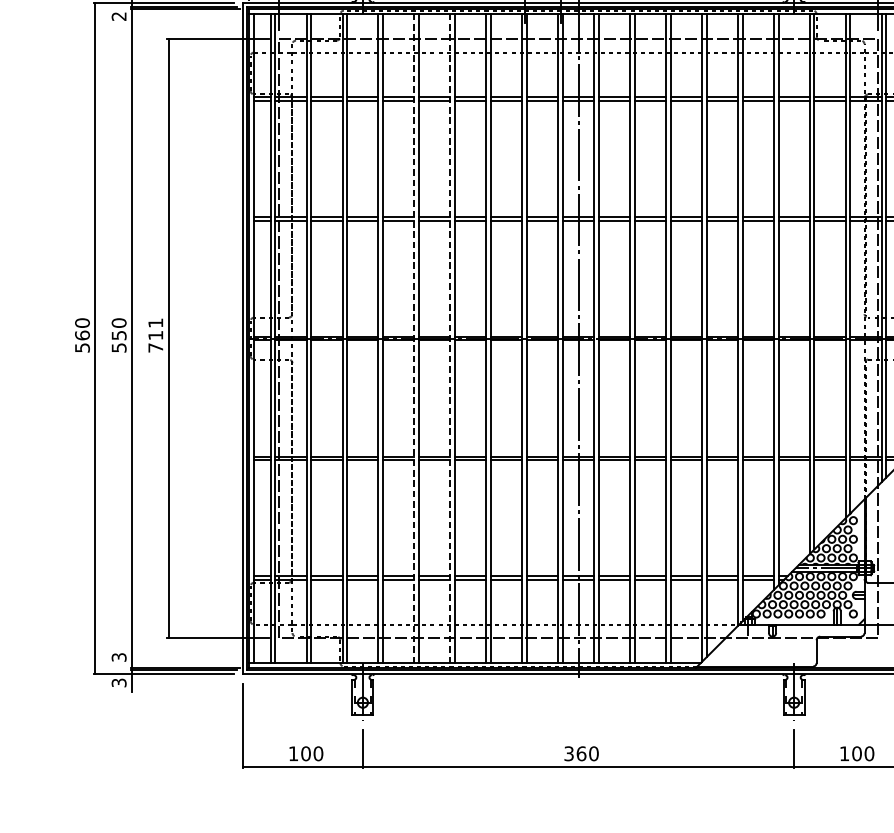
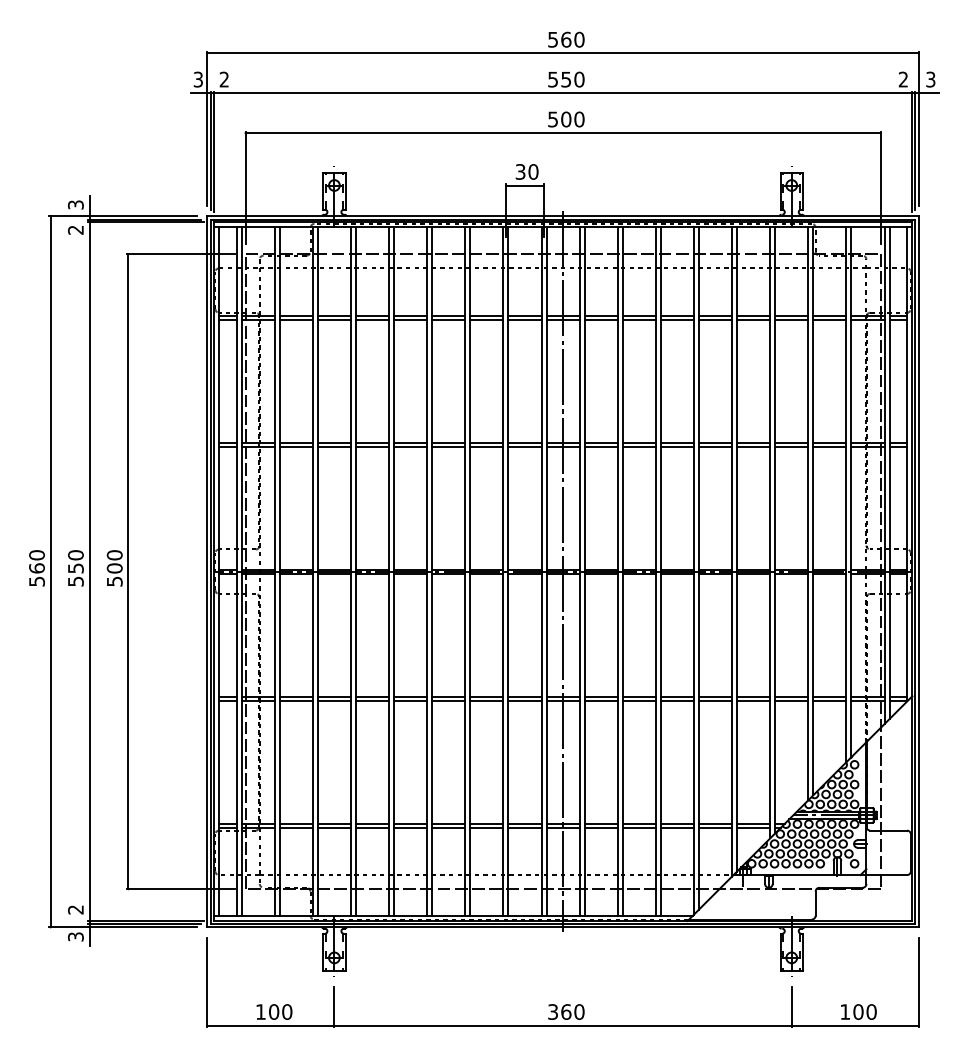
text: (155, 335) -> (114, 568), 711 -> 500
line: (414, 338) -> (389, 571), dashed -> solid
line: (450, 338) -> (427, 571), dashed -> solid
text: (118, 657) -> (75, 909), 3 -> 2

